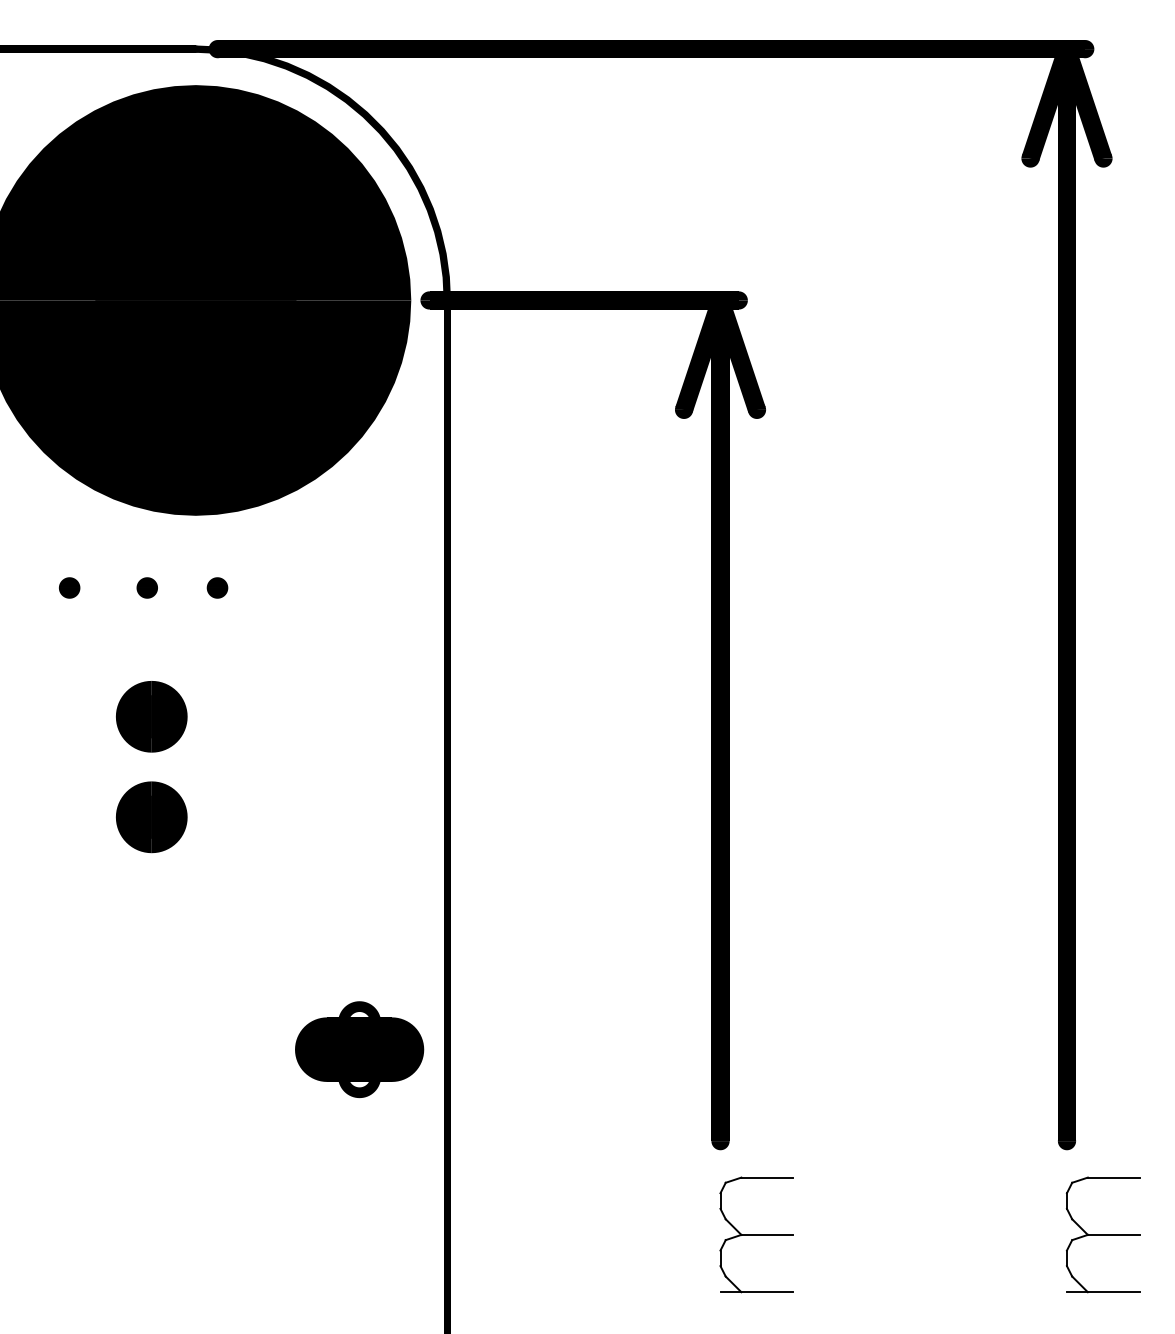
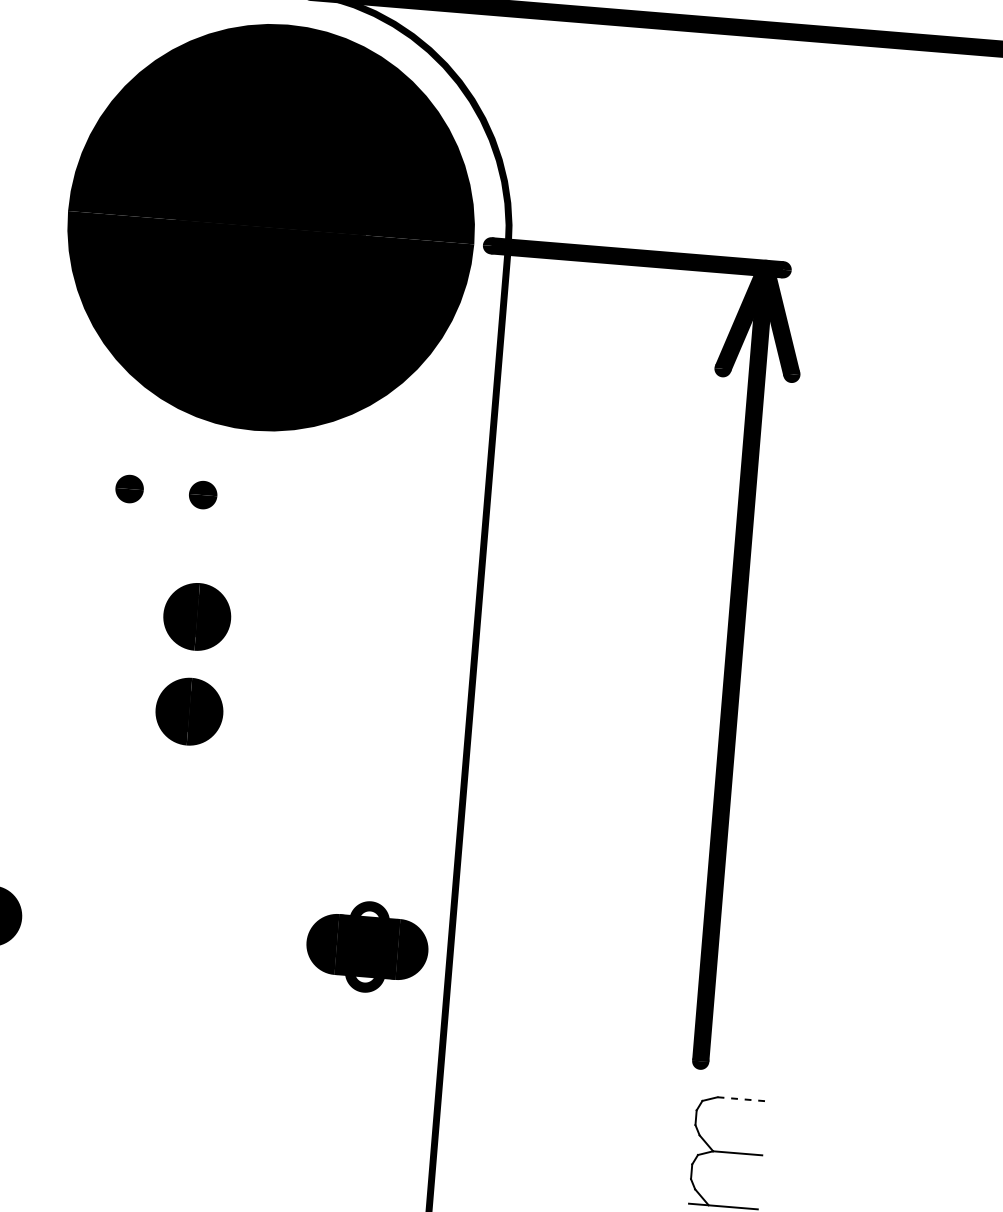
part: (69, 587) -> (129, 488), size x1.4
part: (146, 587) -> (202, 494), size x1.4
part: (217, 587) -> (269, 500), removed
line: (767, 1177) -> (742, 1099), solid -> dashed

